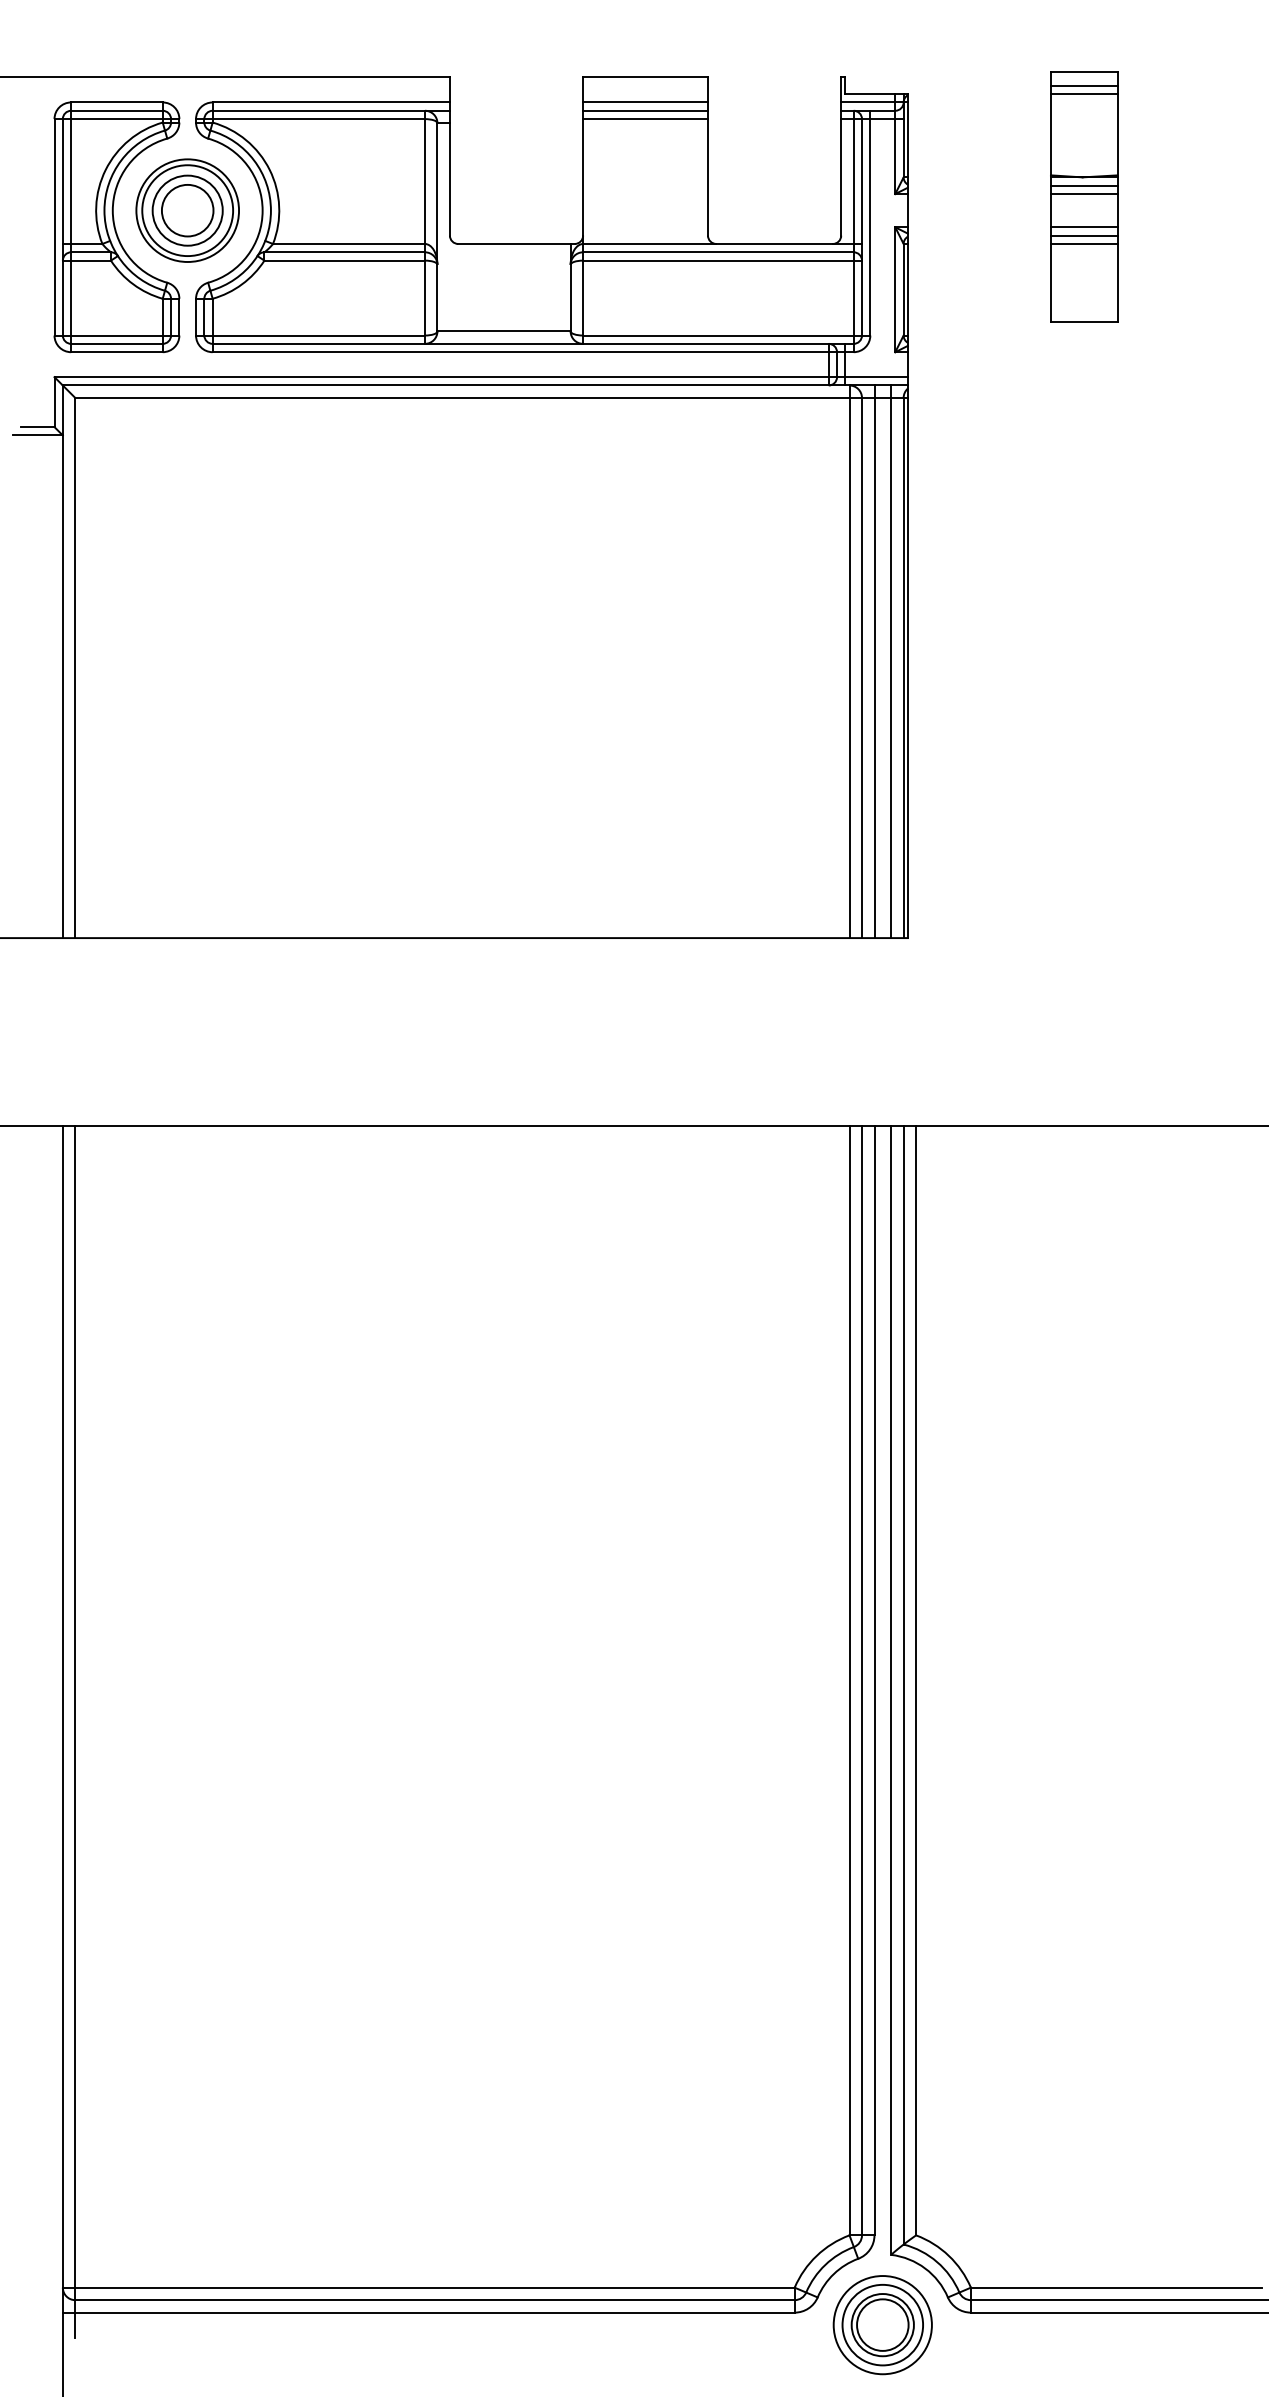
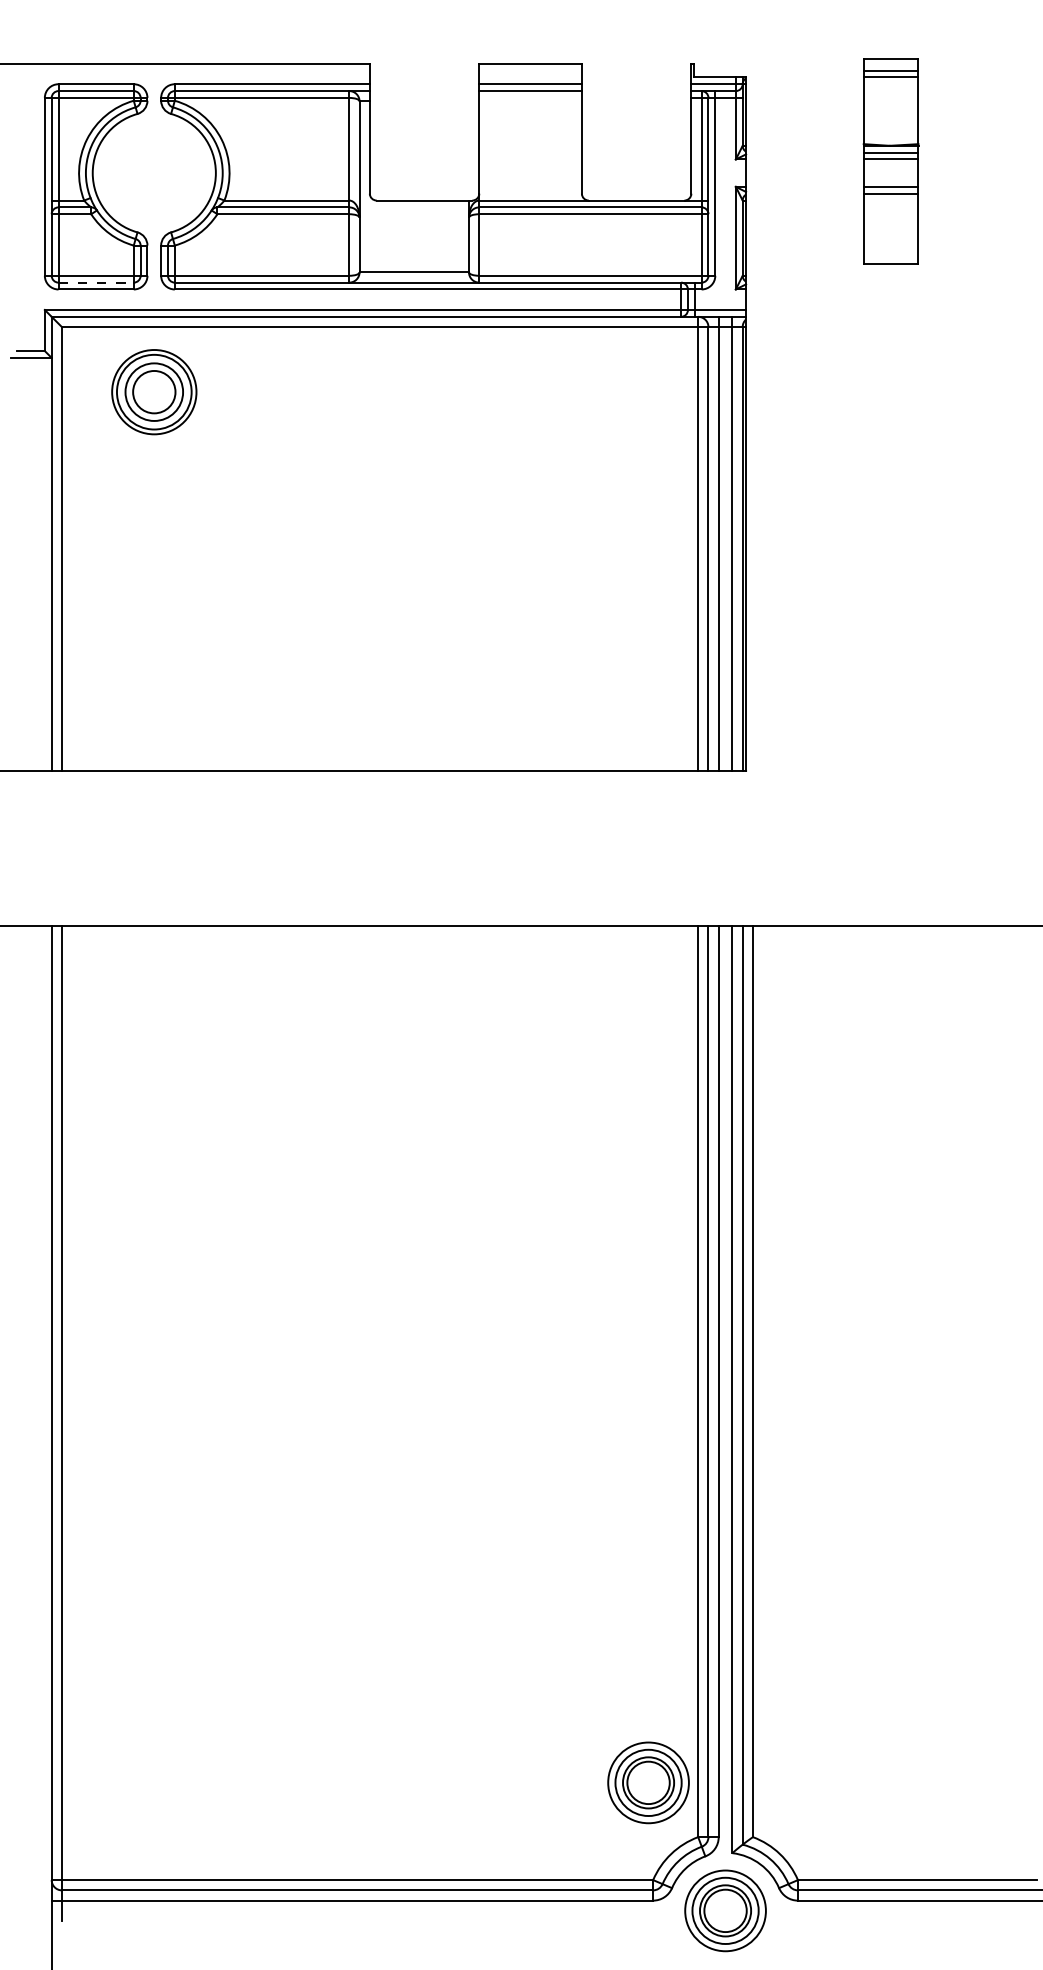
line: (645, 118) -> (530, 97), removed
part: (187, 211) -> (154, 392), moved
line: (1083, 243) -> (890, 200), removed
line: (117, 343) -> (96, 282), solid -> dashed
part: (789, 2168) -> (648, 1782), added

